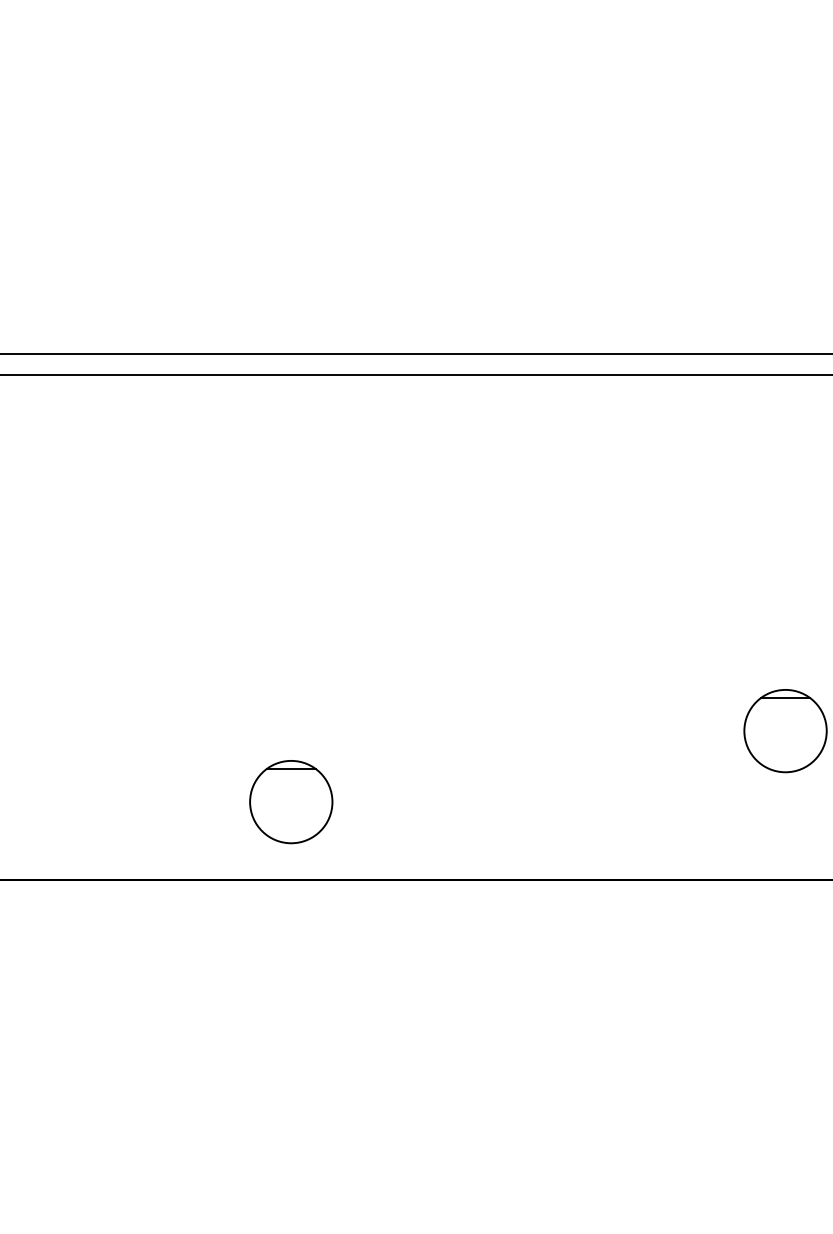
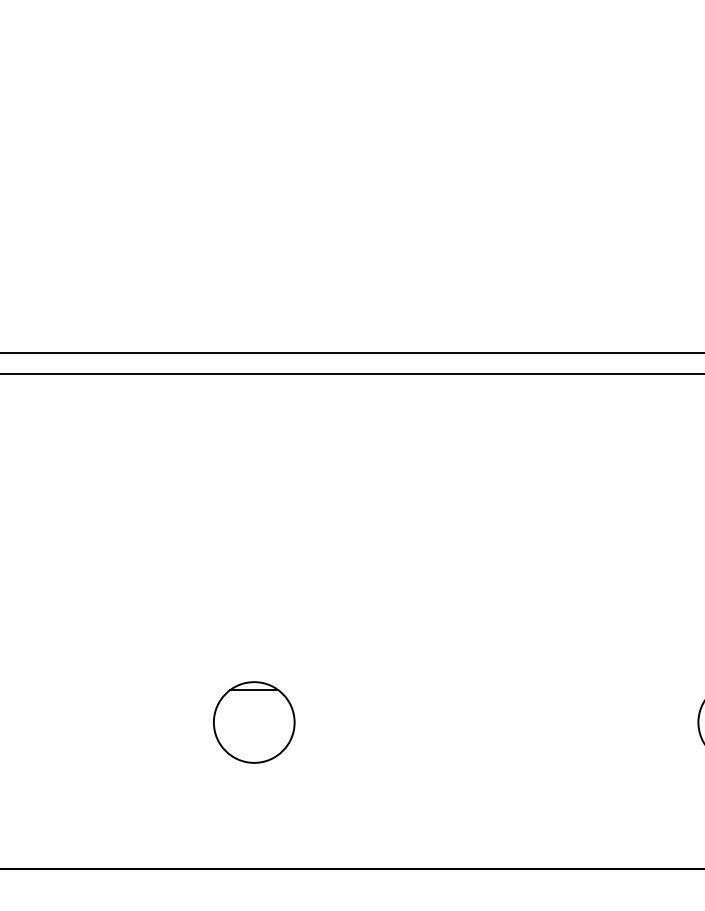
part: (291, 802) -> (254, 722), moved

